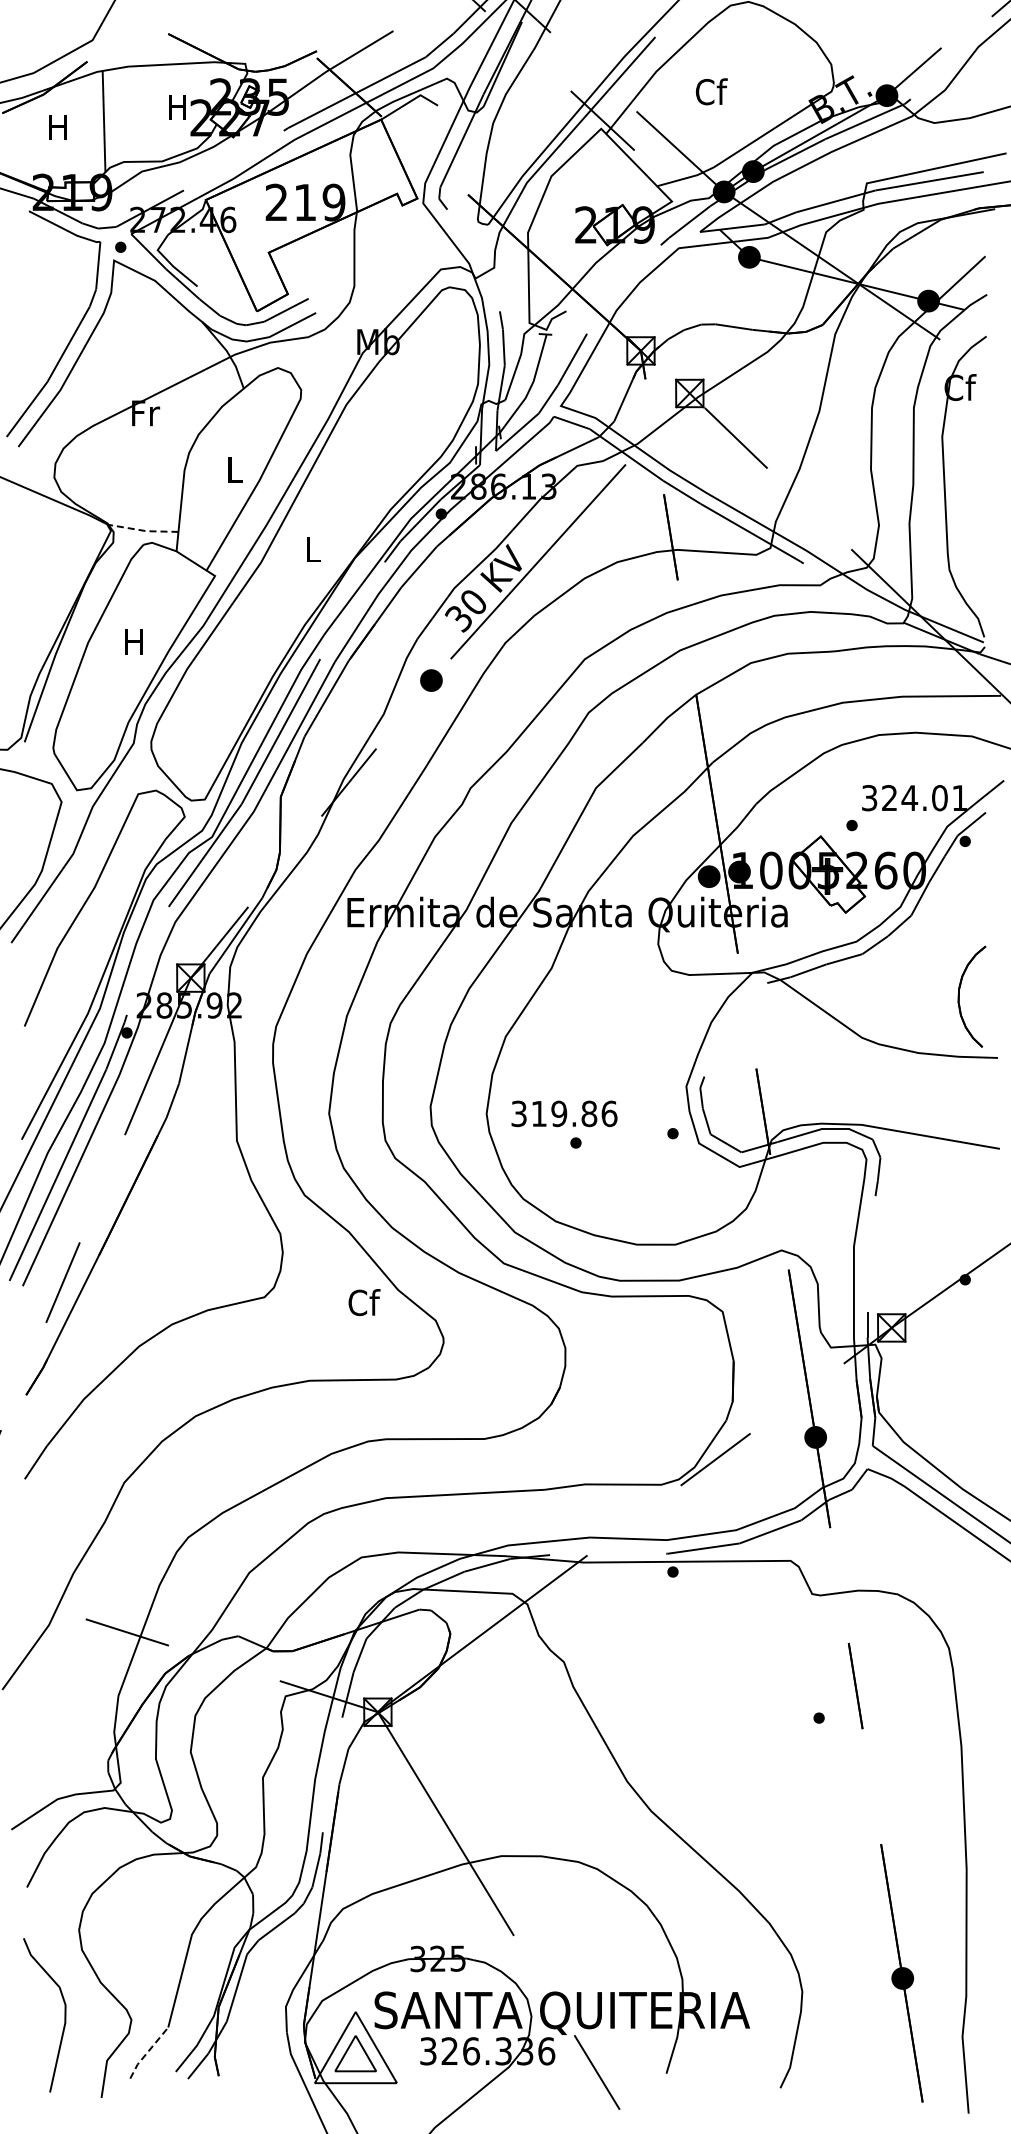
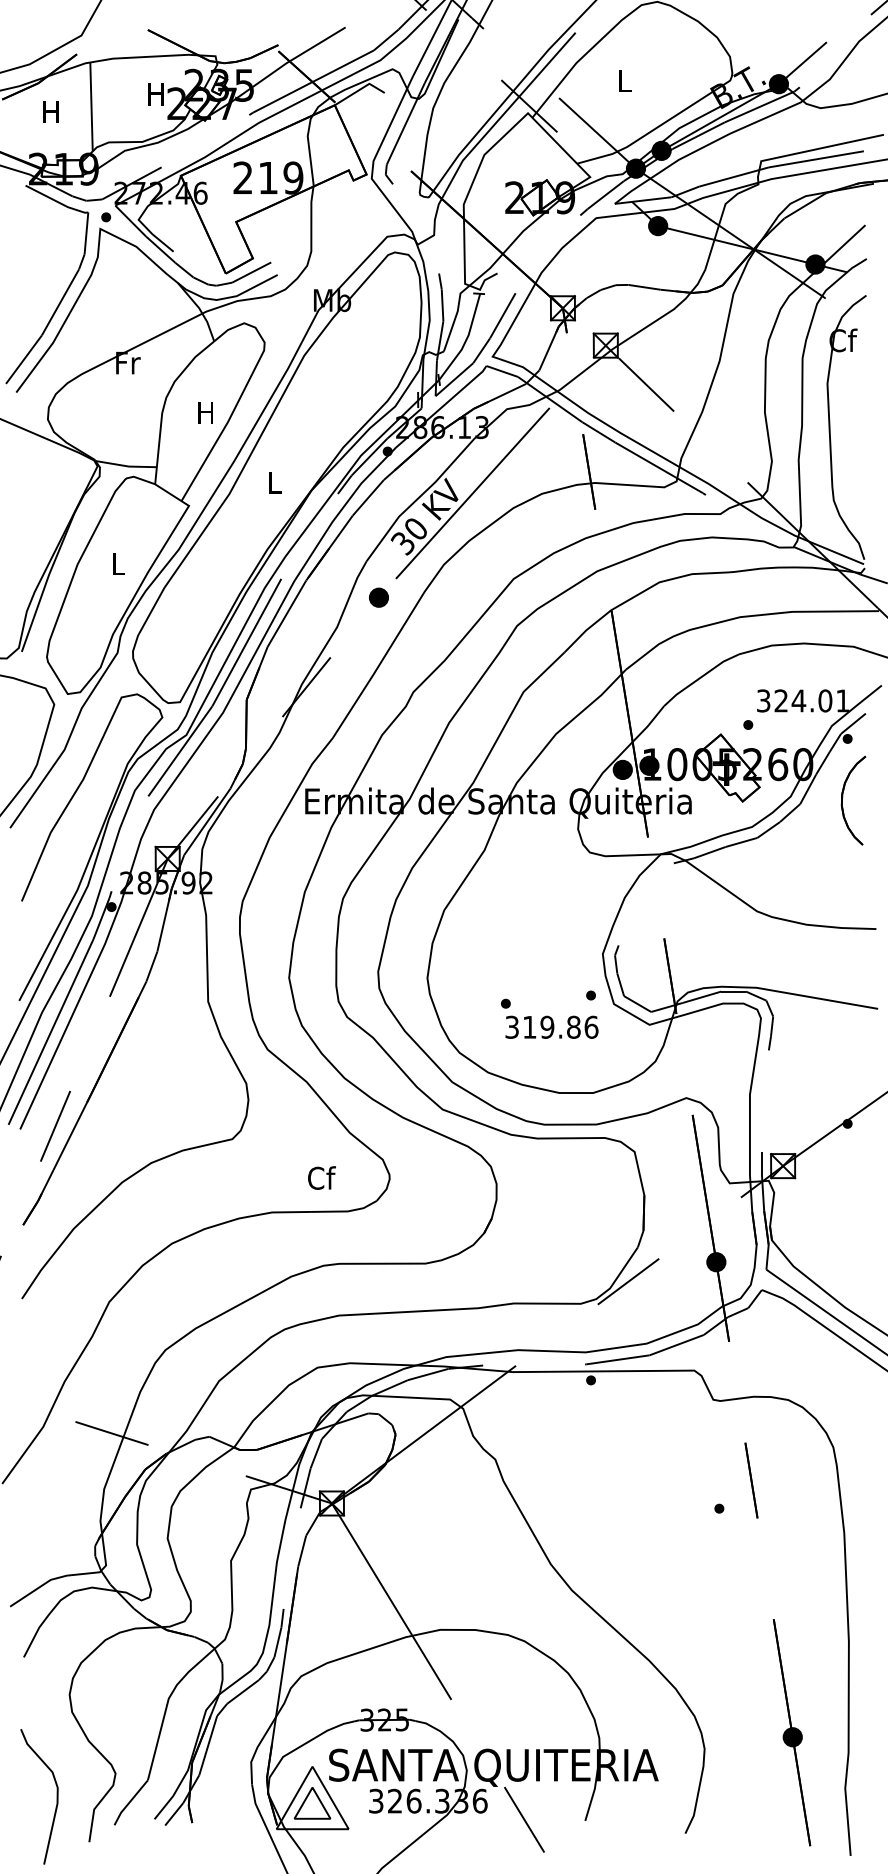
text: (711, 91) -> (624, 80), Cf -> L
text: (233, 469) -> (205, 412), L -> H
line: (142, 530) -> (125, 465), dashed -> solid
text: (133, 641) -> (117, 563), H -> L
part: (959, 996) -> (842, 800), moved
text: (564, 1113) -> (551, 1026), moved
text: (364, 1302) -> (321, 1178), moved
curve: (64, 2015) -> (56, 1797), moved
line: (147, 2052) -> (129, 1802), dashed -> solid

